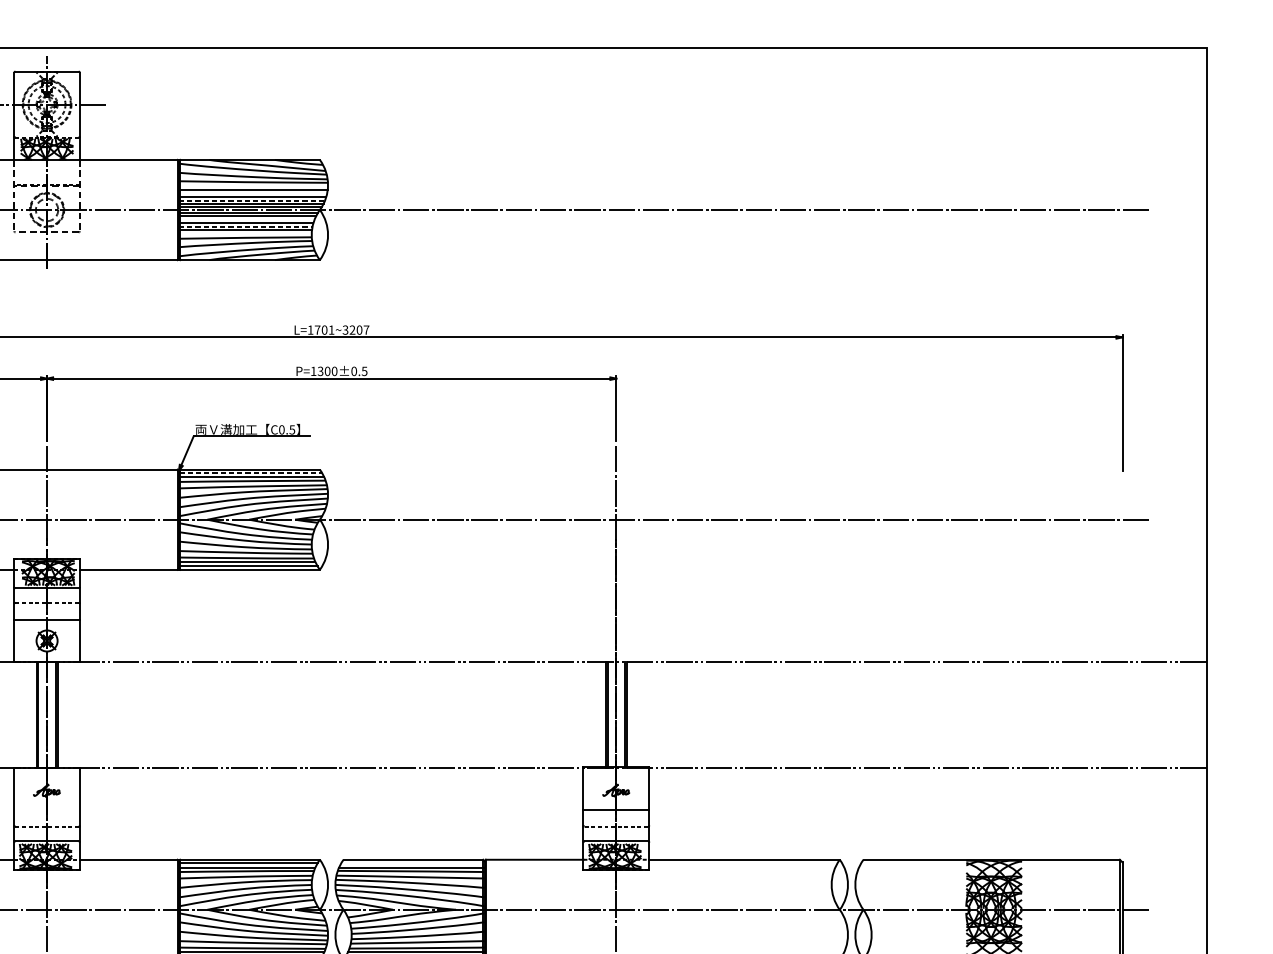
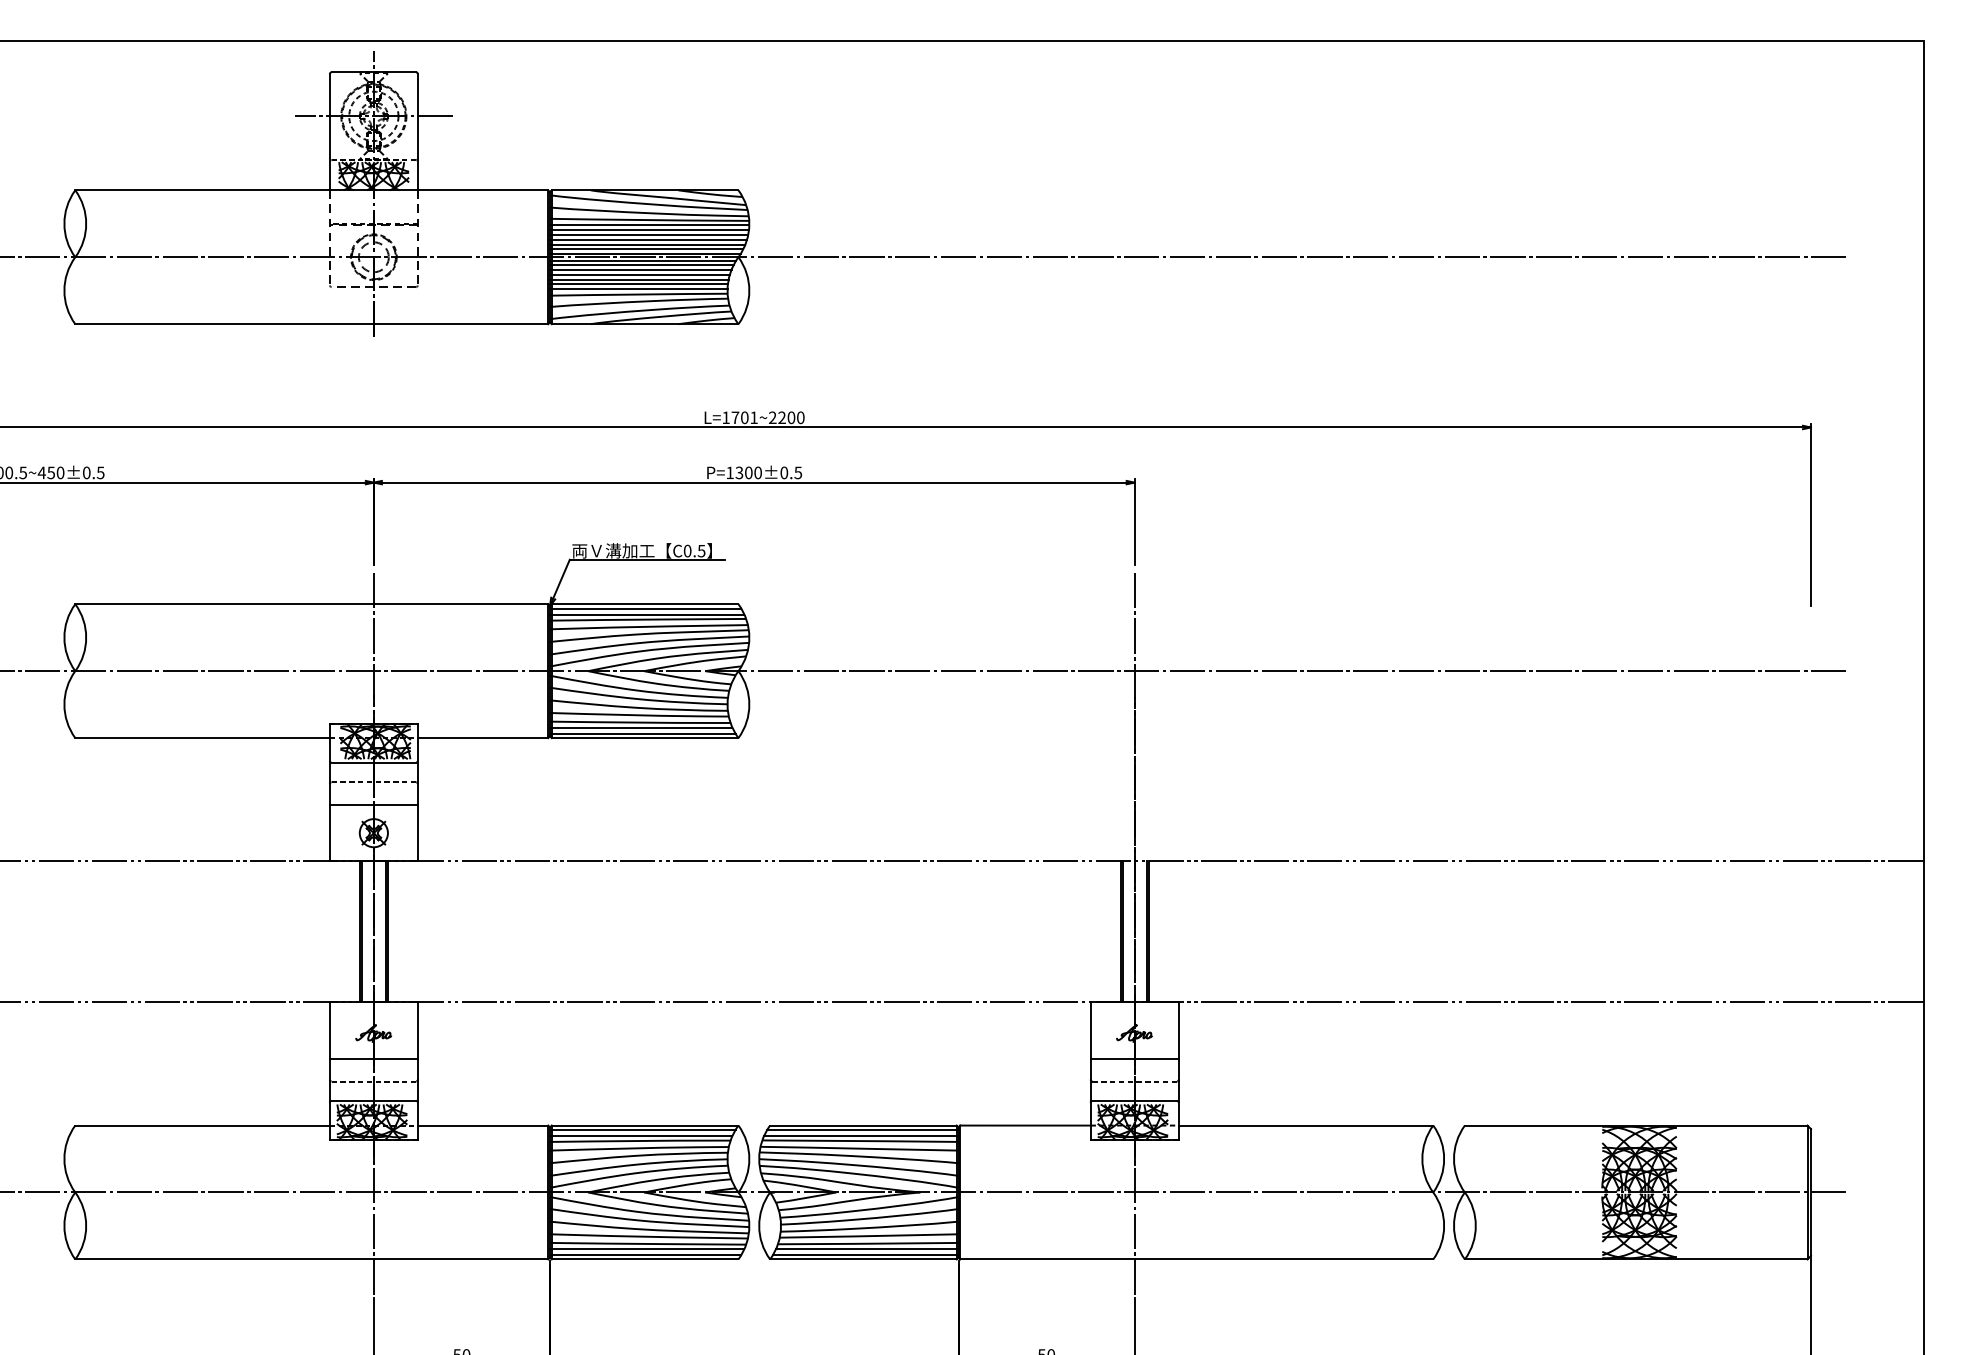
line: (253, 186) -> (649, 225), added
line: (253, 193) -> (649, 235), added
line: (251, 200) -> (647, 244), dashed -> solid
line: (246, 219) -> (640, 269), added
line: (245, 226) -> (639, 279), dashed -> solid
line: (245, 234) -> (638, 289), added
text: (355, 329) -> (786, 417), L=1701~3207 -> L=1701~2200
line: (251, 472) -> (646, 608), dashed -> solid
line: (46, 809) -> (373, 1058), added
line: (412, 862) -> (862, 1129), added

